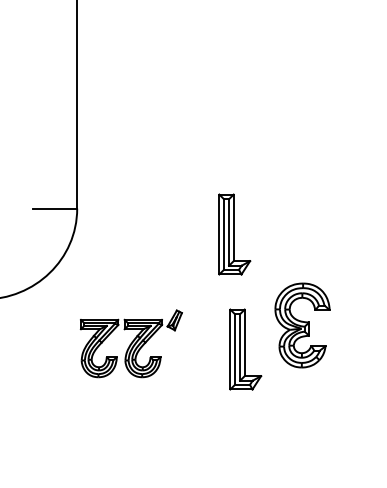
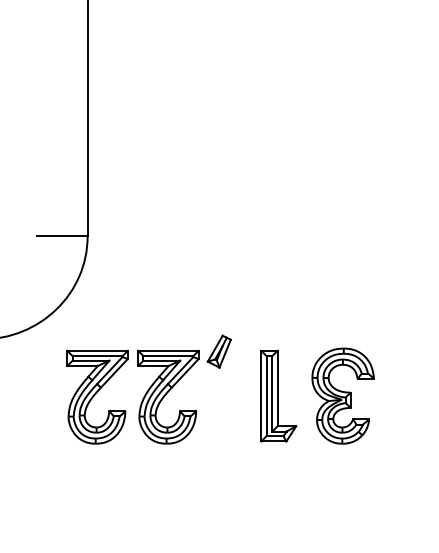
part: (234, 234) -> (265, 265), removed
part: (302, 325) -> (343, 396), moved
part: (131, 343) -> (149, 389), size x1.43

